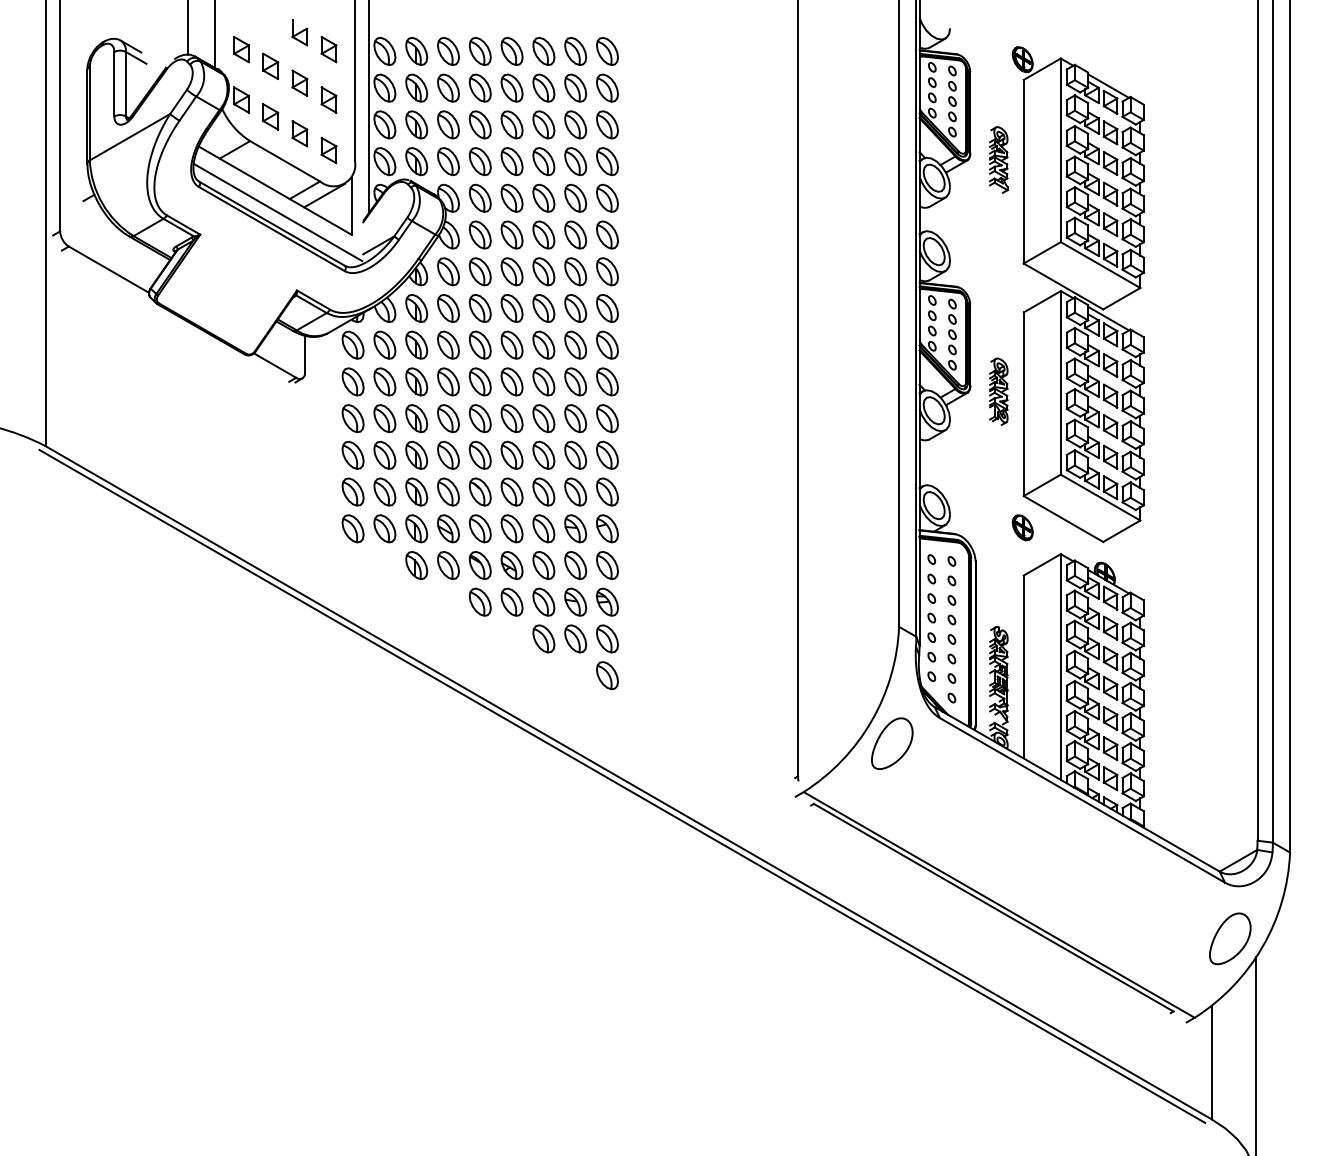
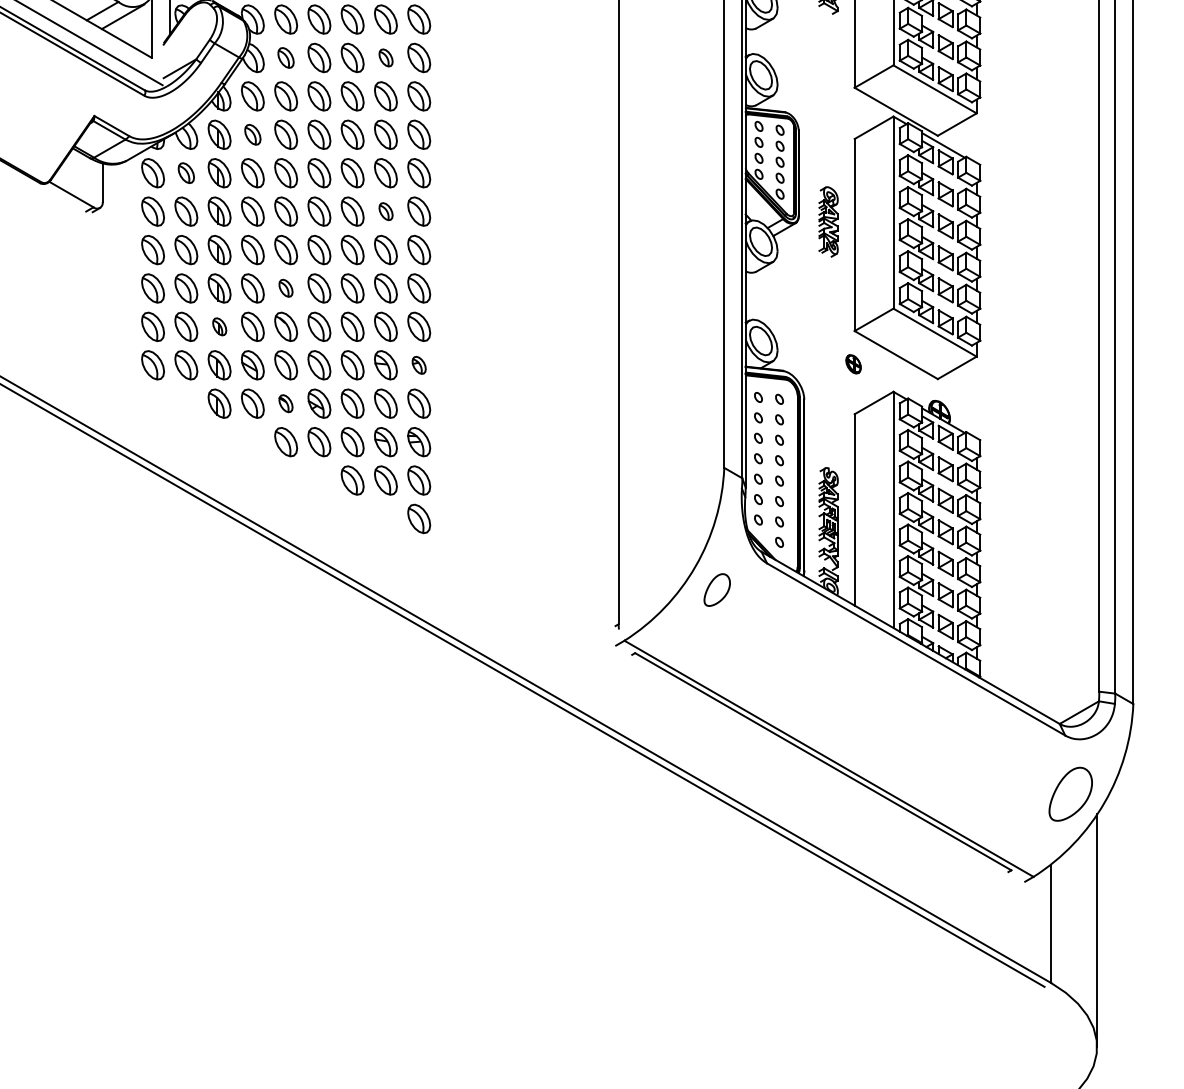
part: (479, 234) -> (285, 57), size x0.7
part: (575, 234) -> (385, 57), size x0.6
part: (448, 308) -> (252, 134), size x0.7
part: (384, 344) -> (185, 172), size x0.7
part: (575, 381) -> (385, 211), size x0.6
part: (479, 454) -> (285, 287), size x0.6
part: (416, 491) -> (219, 326), size x0.6
part: (1022, 527) -> (853, 363), size x0.7
part: (607, 528) -> (419, 364), size x0.6
part: (479, 565) -> (285, 403), size x0.6
part: (892, 743) -> (717, 589), size x0.6

